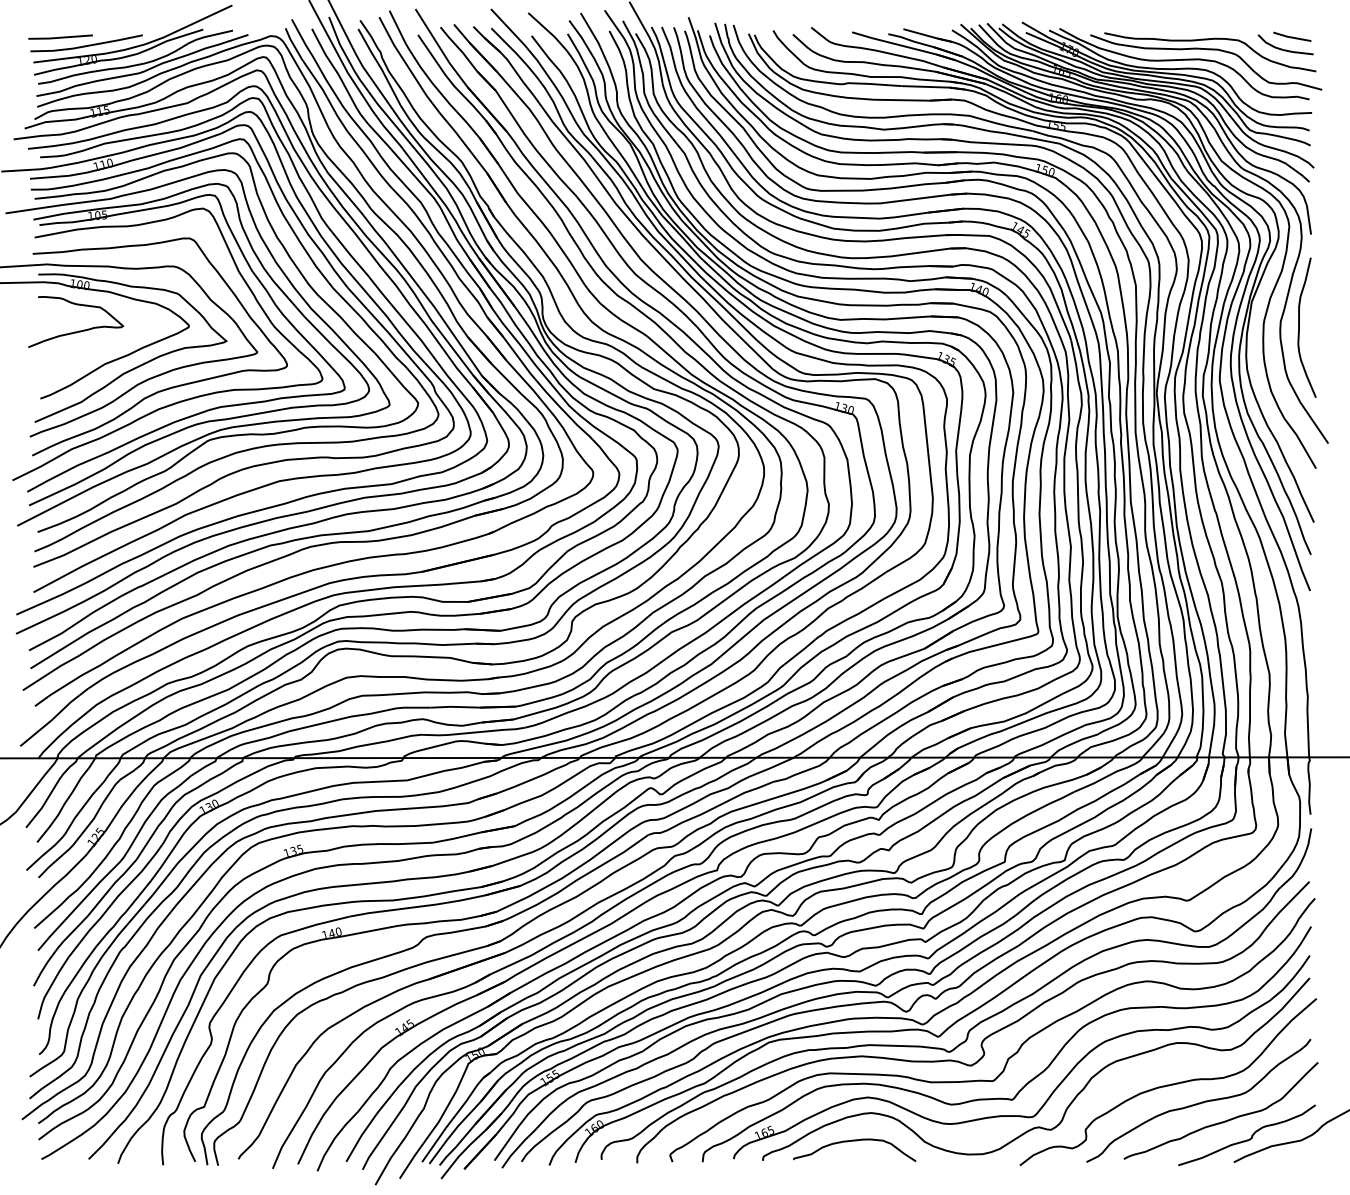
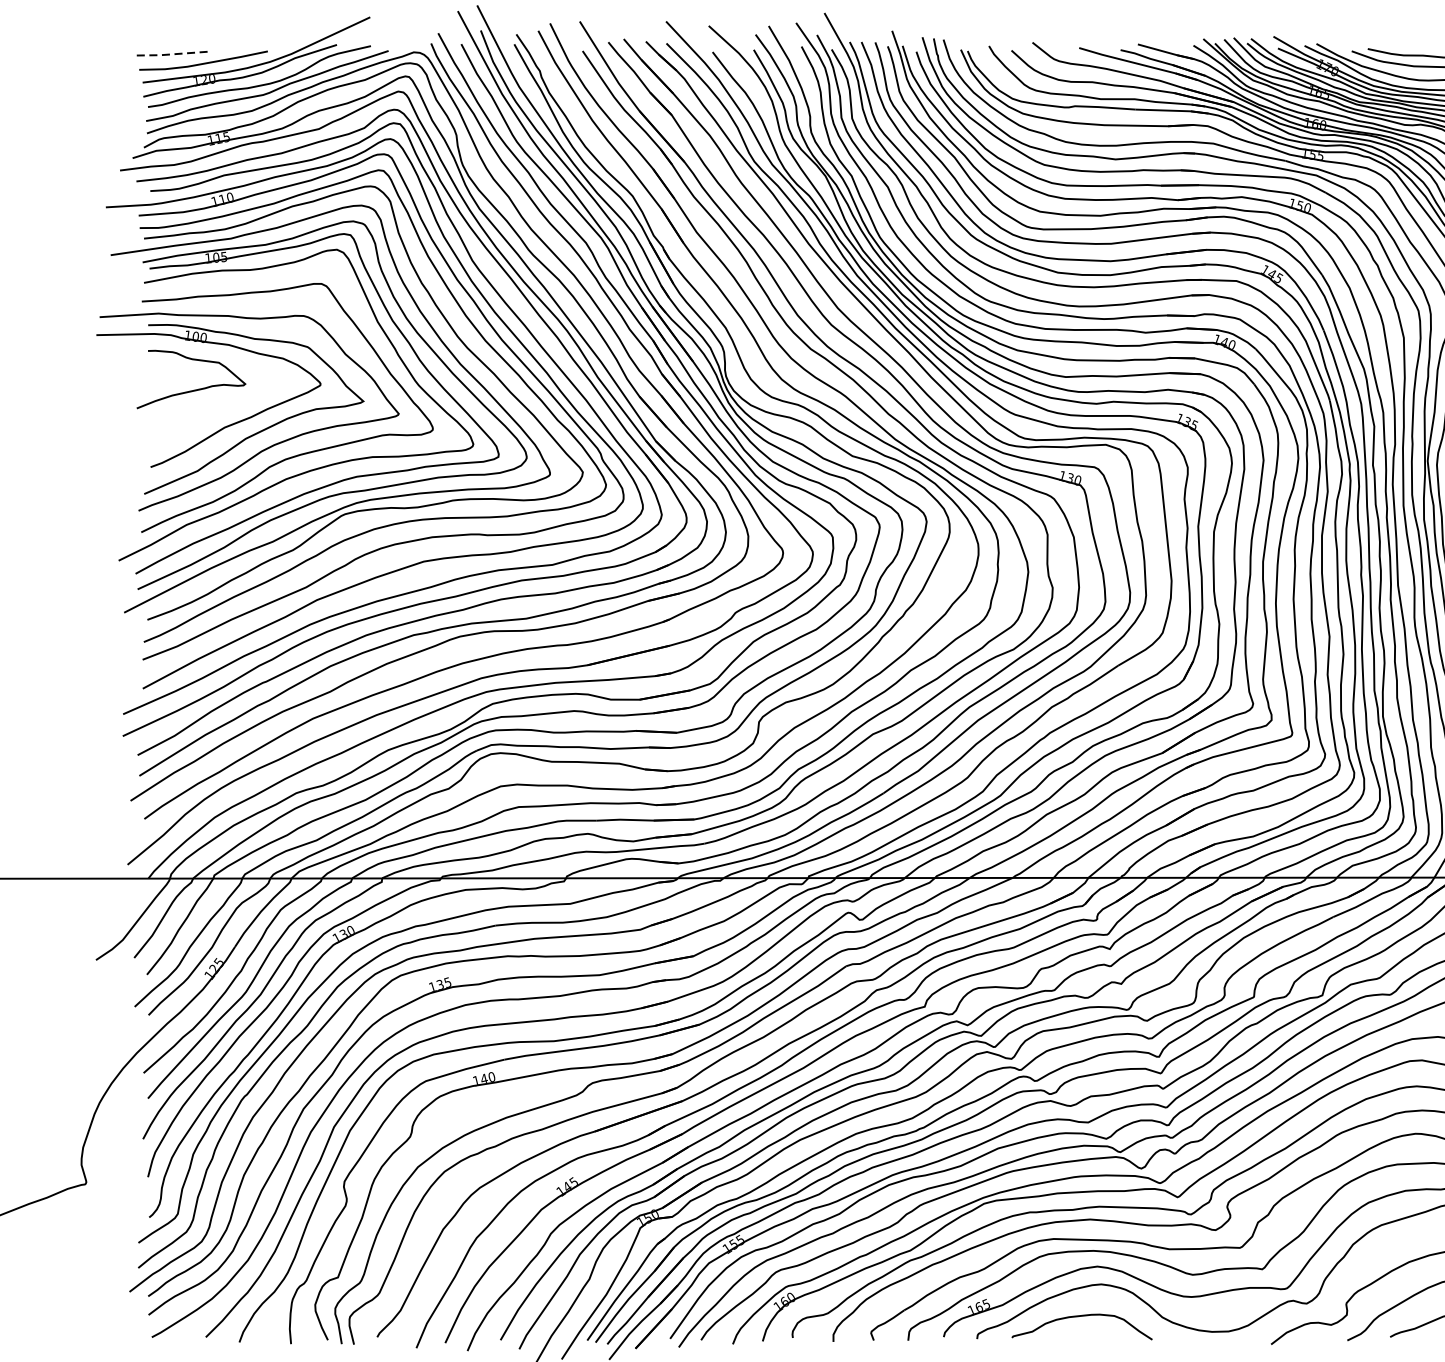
line: (60, 37) -> (173, 53), solid -> dashed

